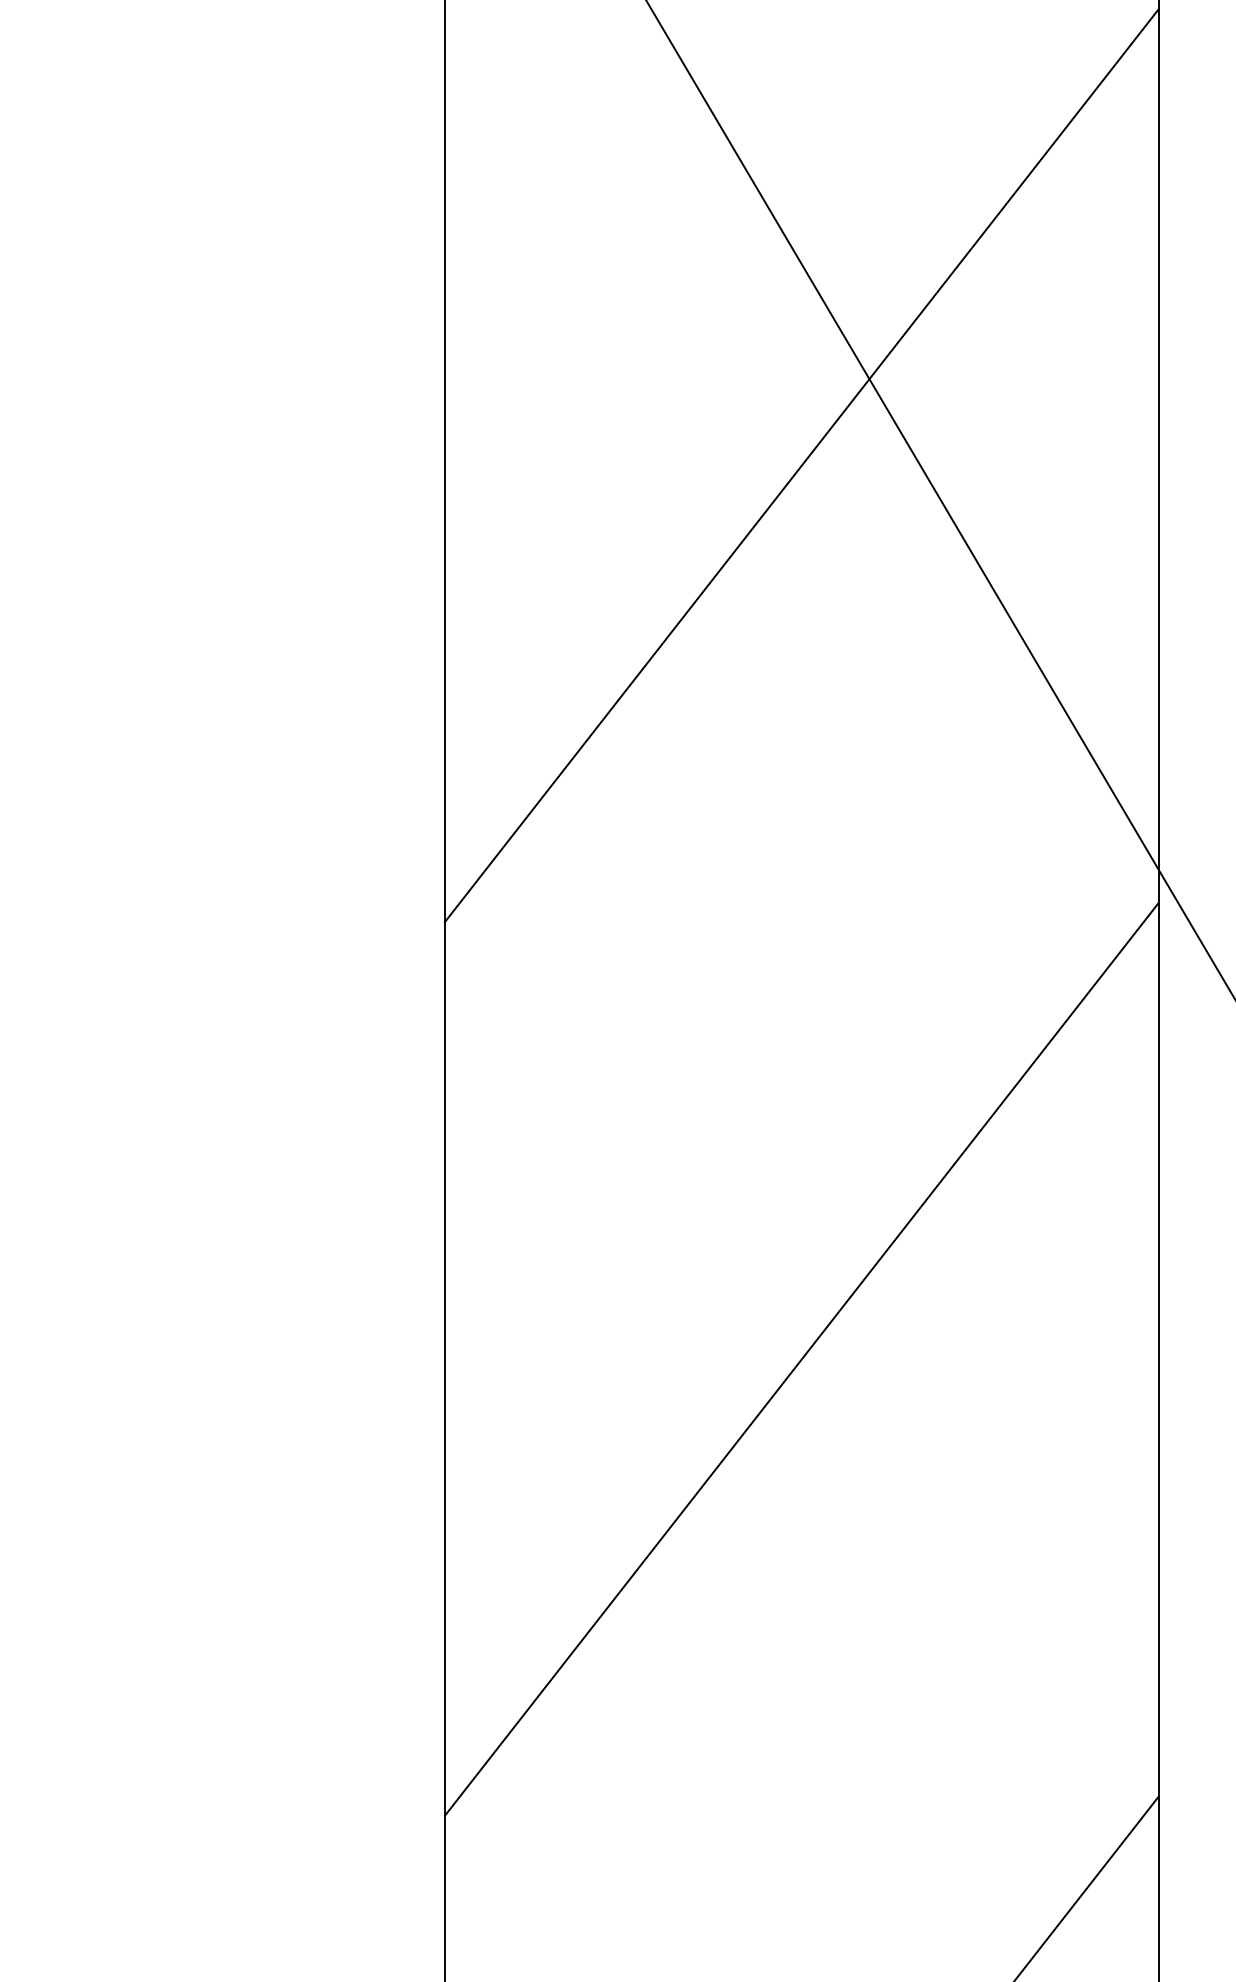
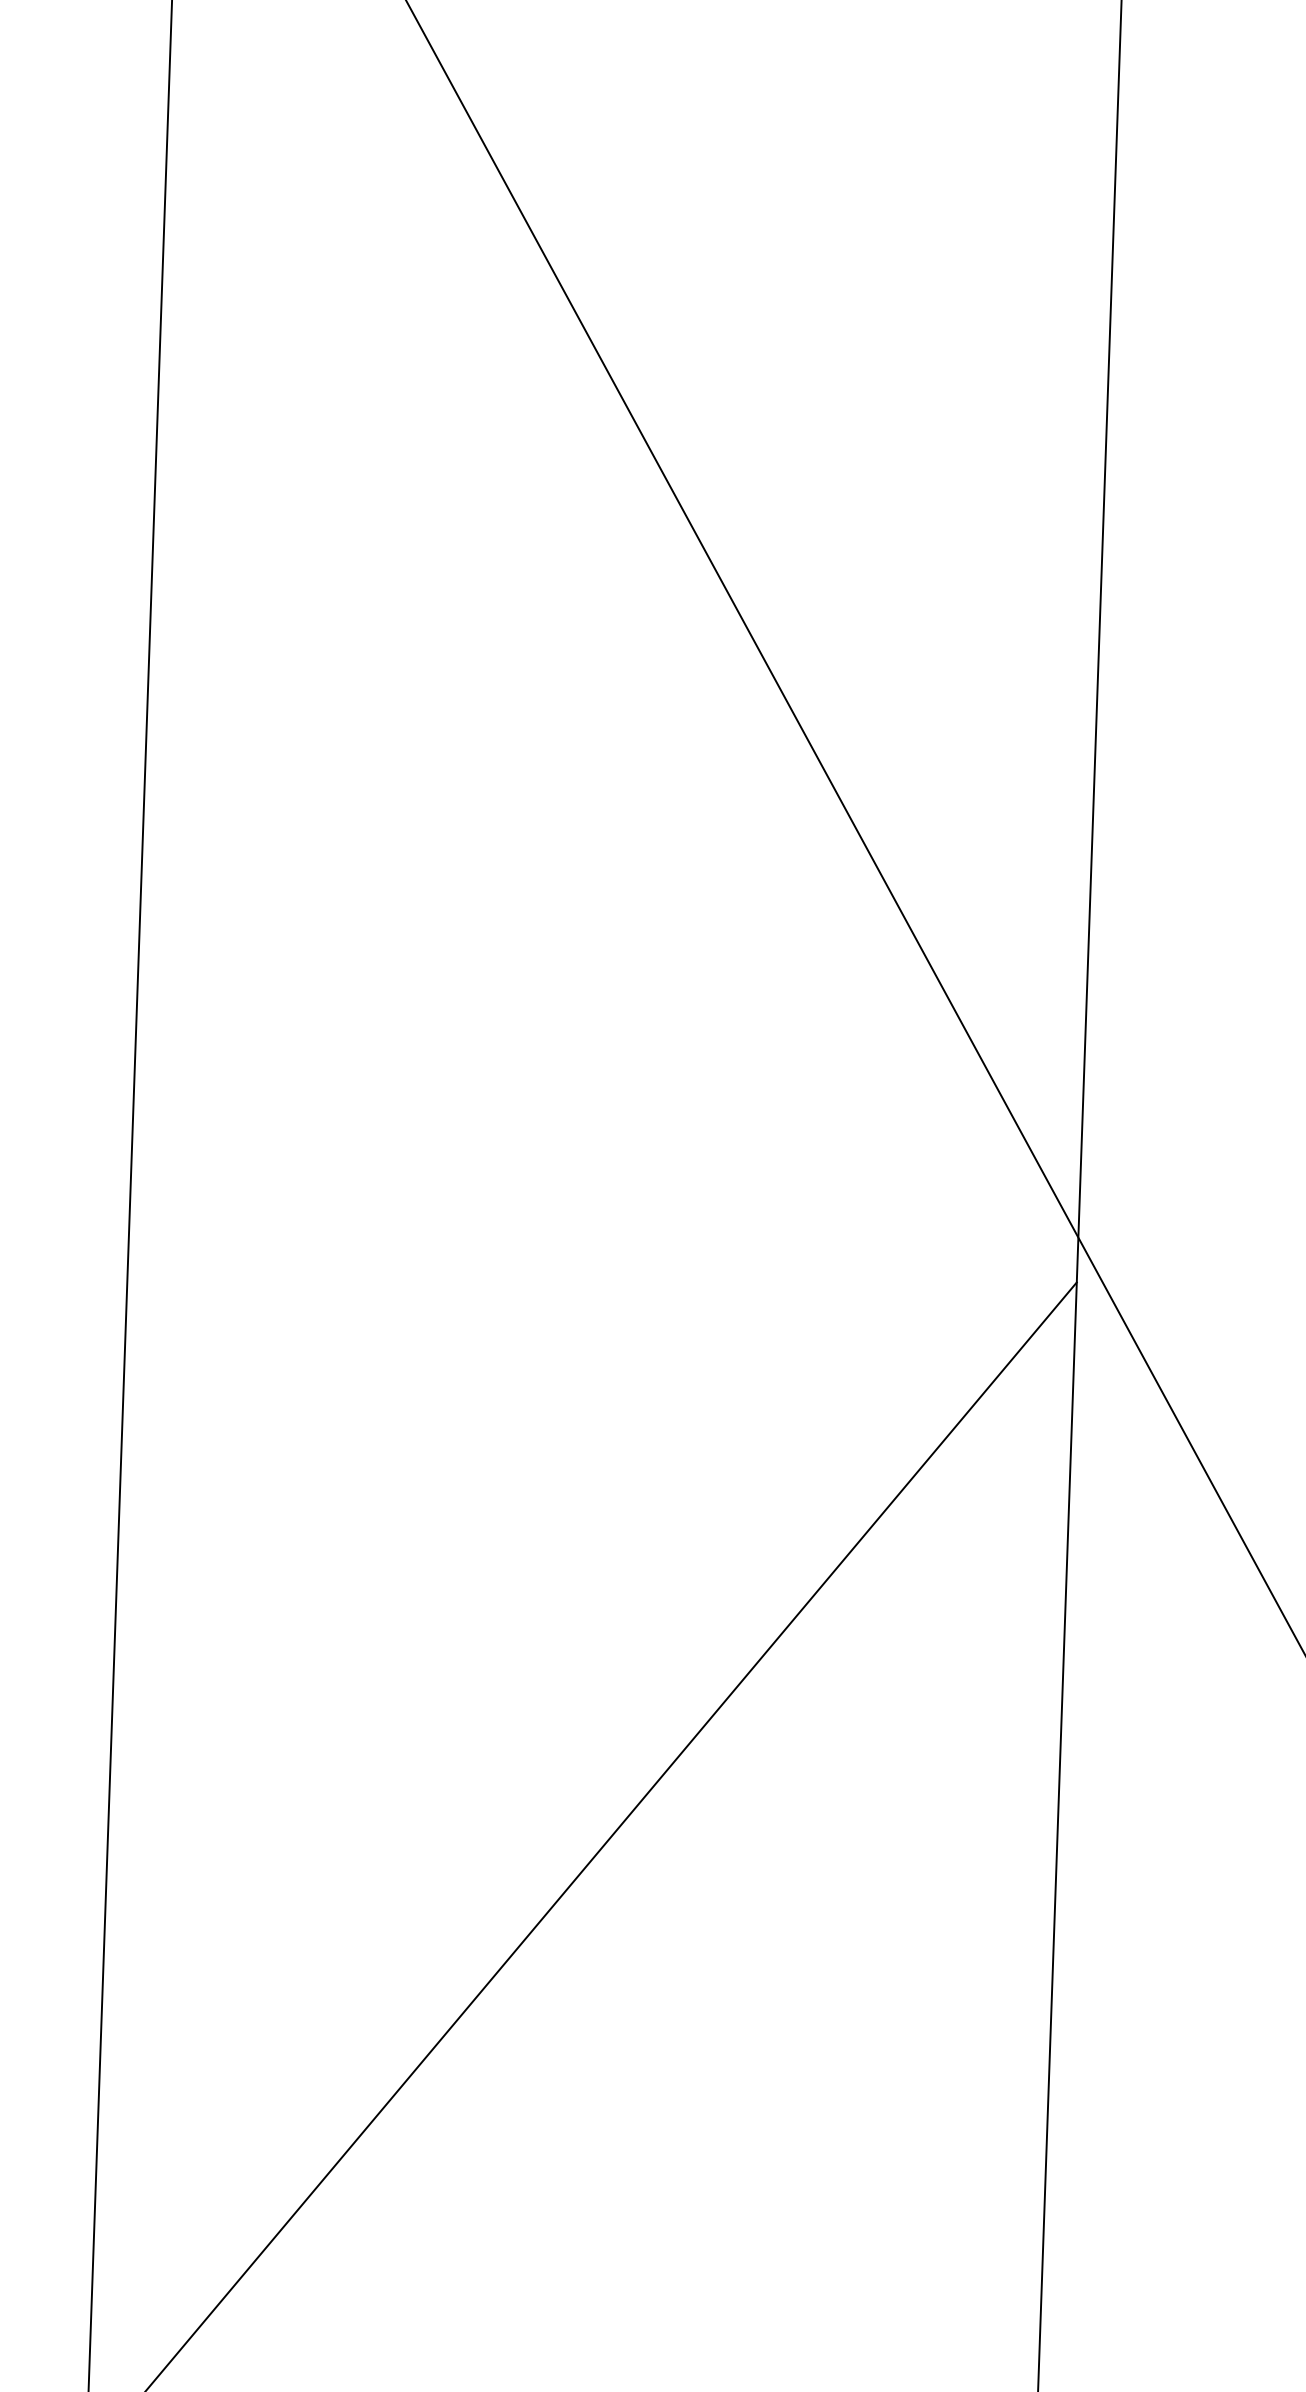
line: (801, 465) -> (622, 684), removed

